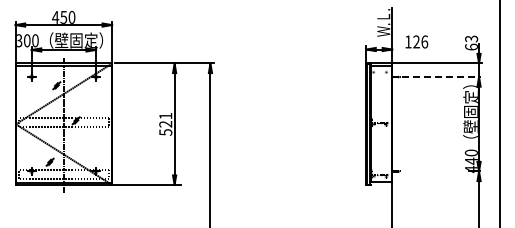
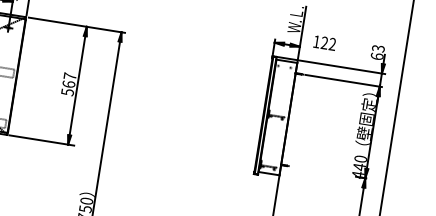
text: (424, 41) -> (332, 43), 126 -> 122
line: (442, 77) -> (344, 81), dashed -> solid
text: (165, 119) -> (69, 79), 521 -> 567

